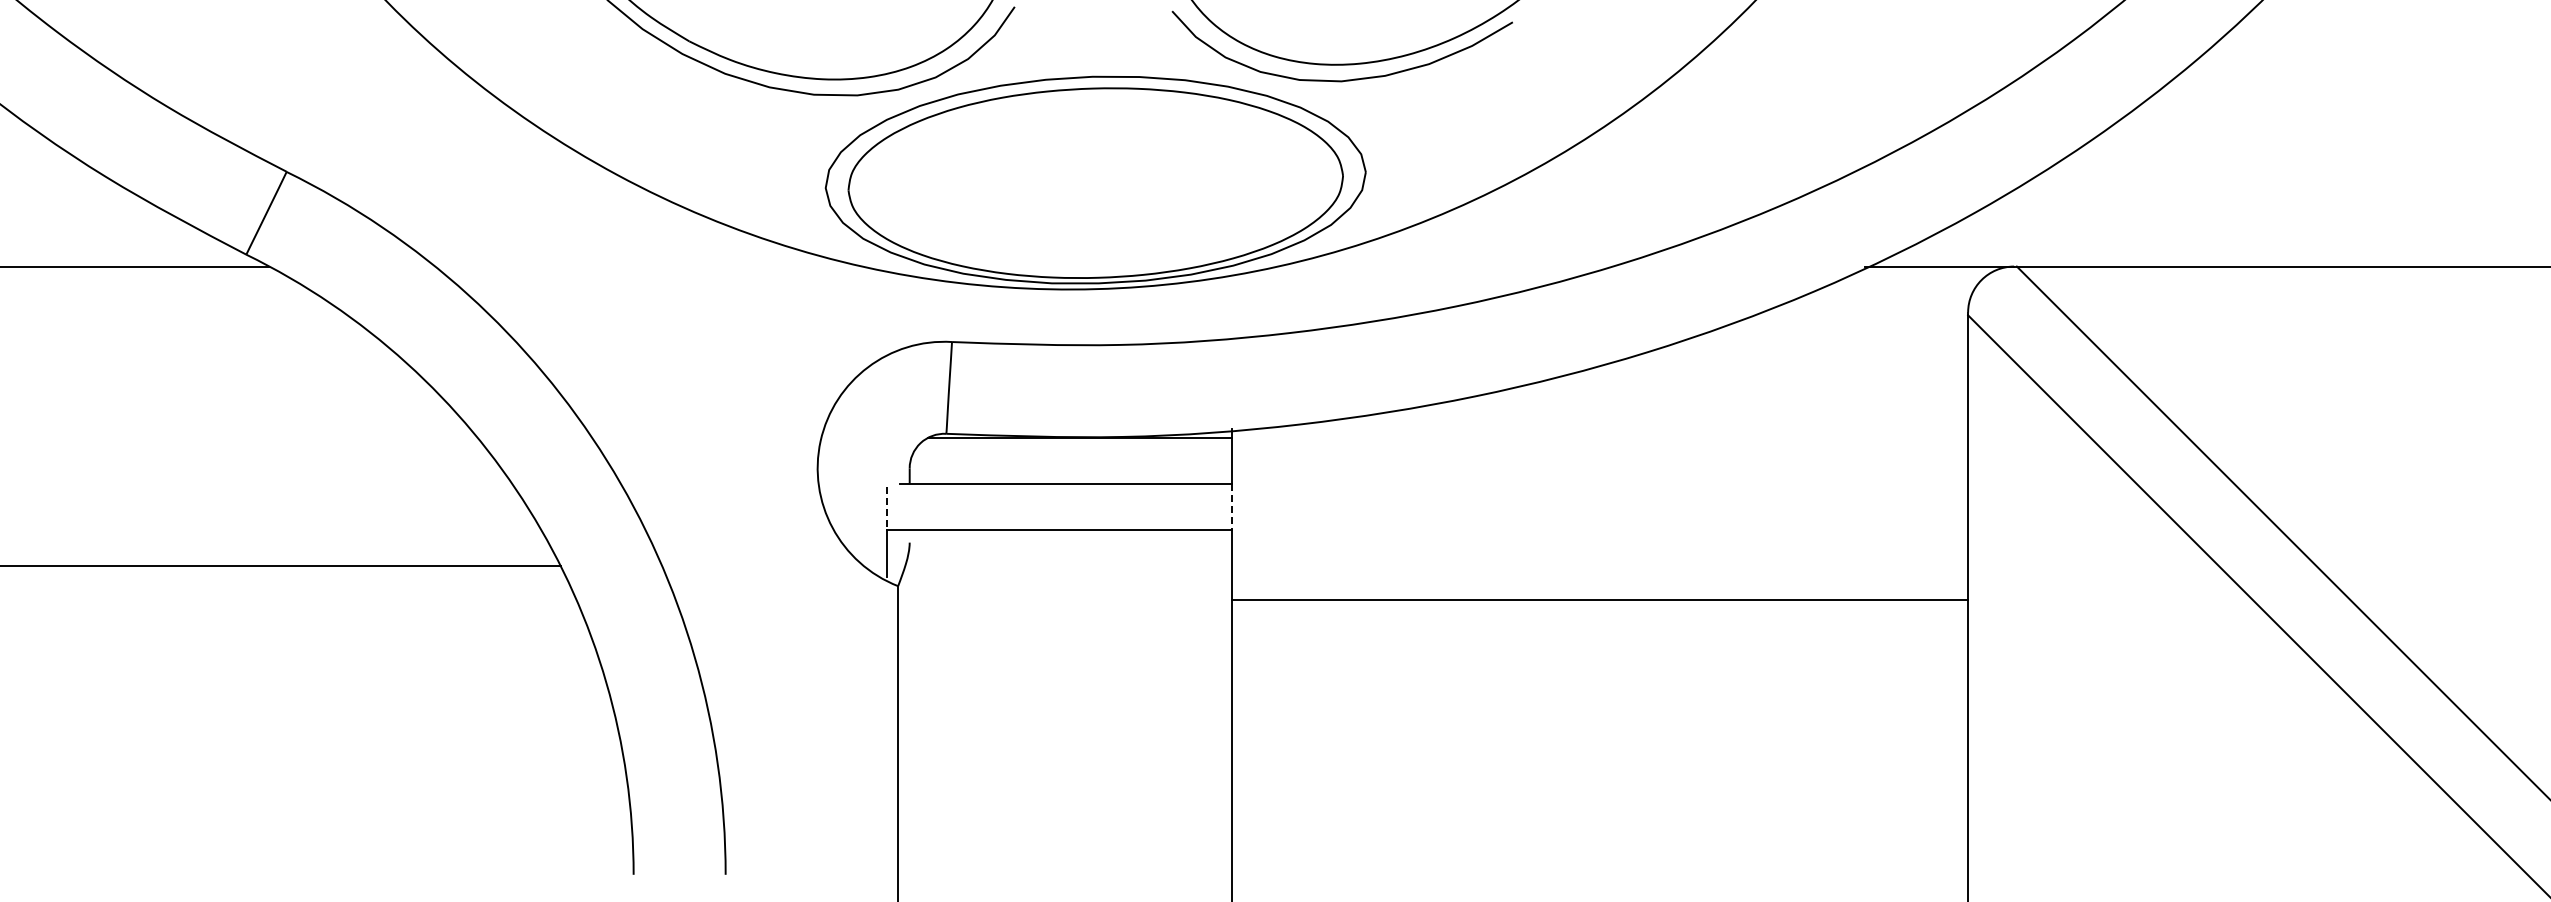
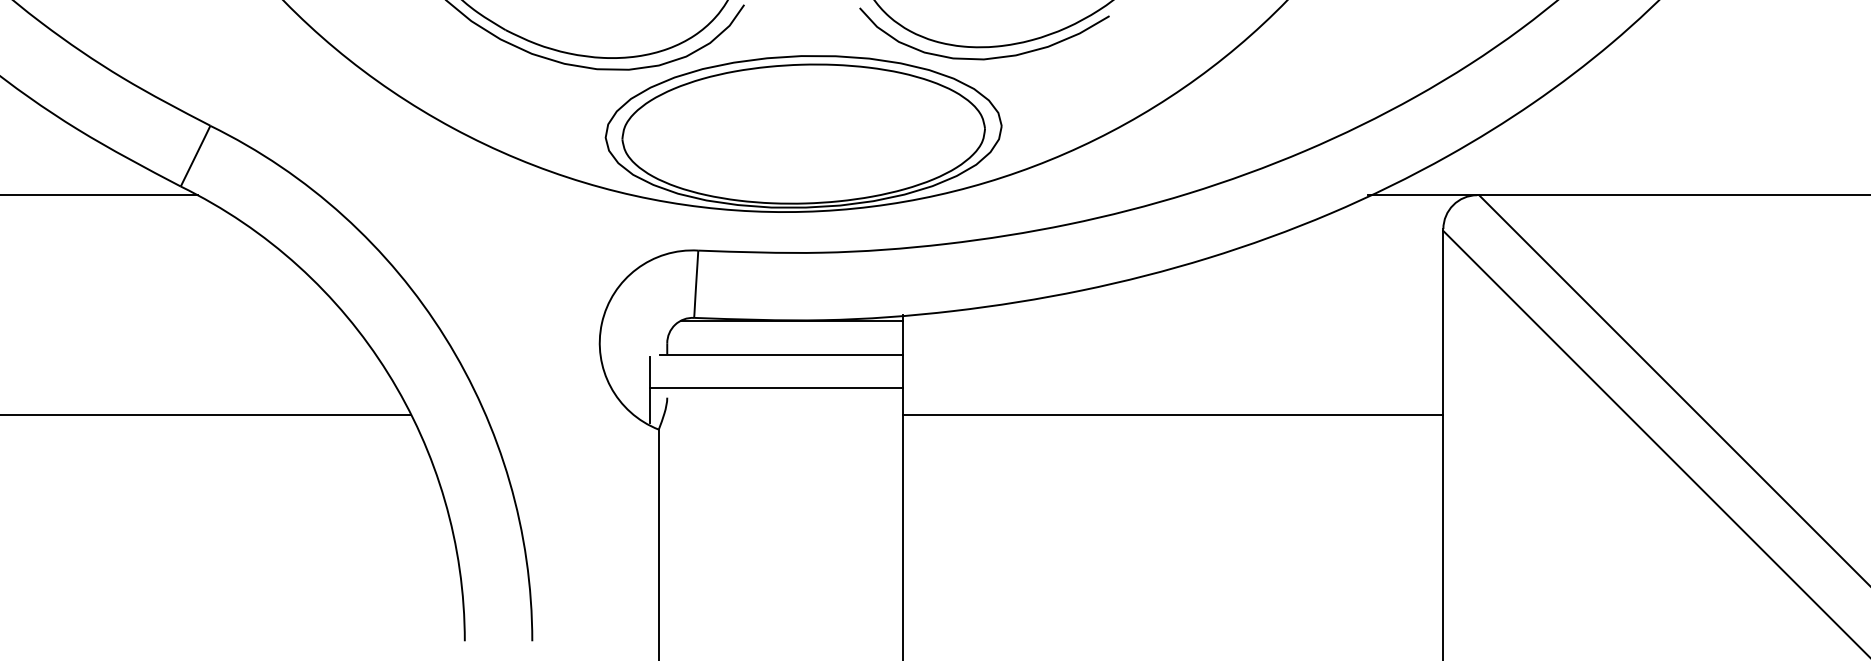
line: (1231, 507) -> (903, 371), dashed -> solid
line: (886, 509) -> (650, 373), dashed -> solid
line: (1599, 599) -> (1173, 414), moved

